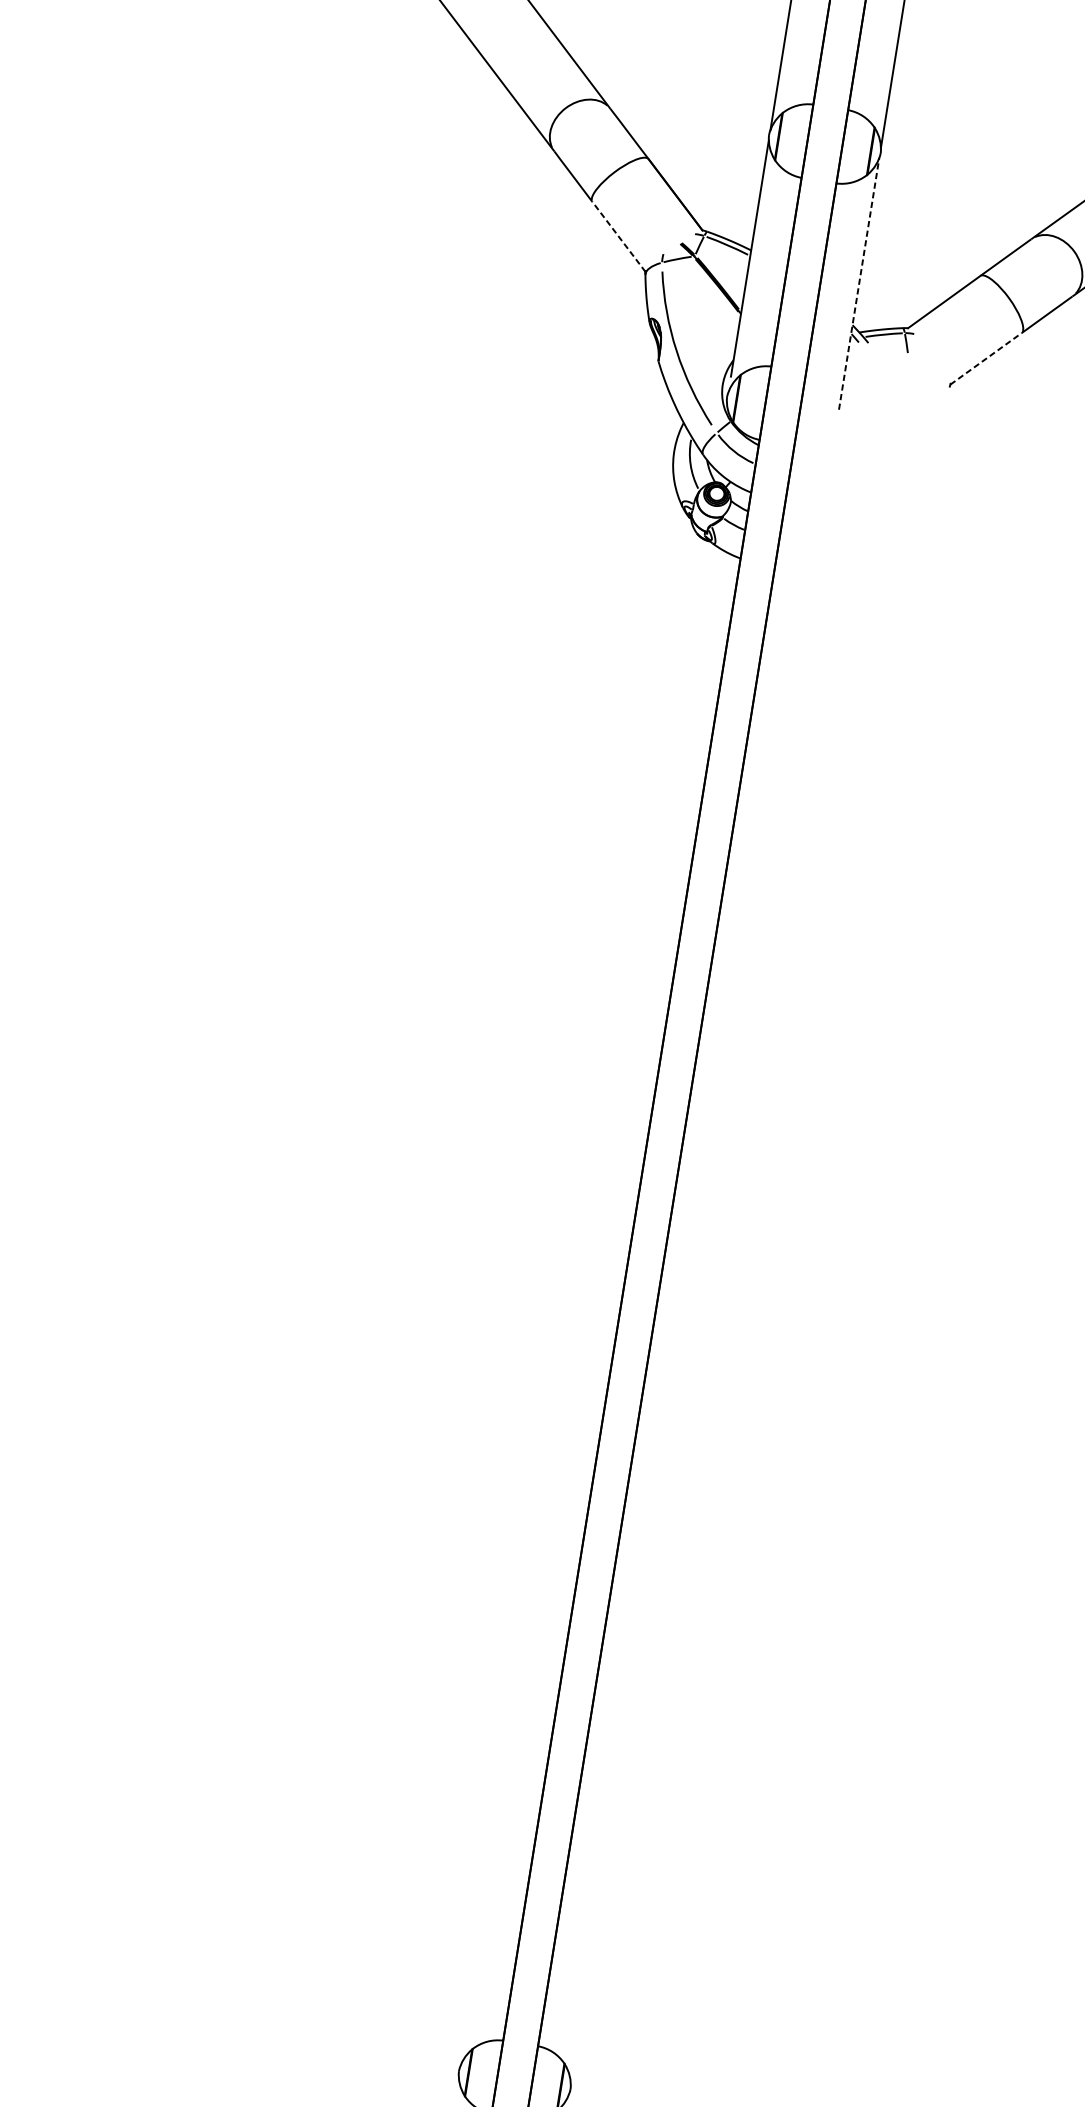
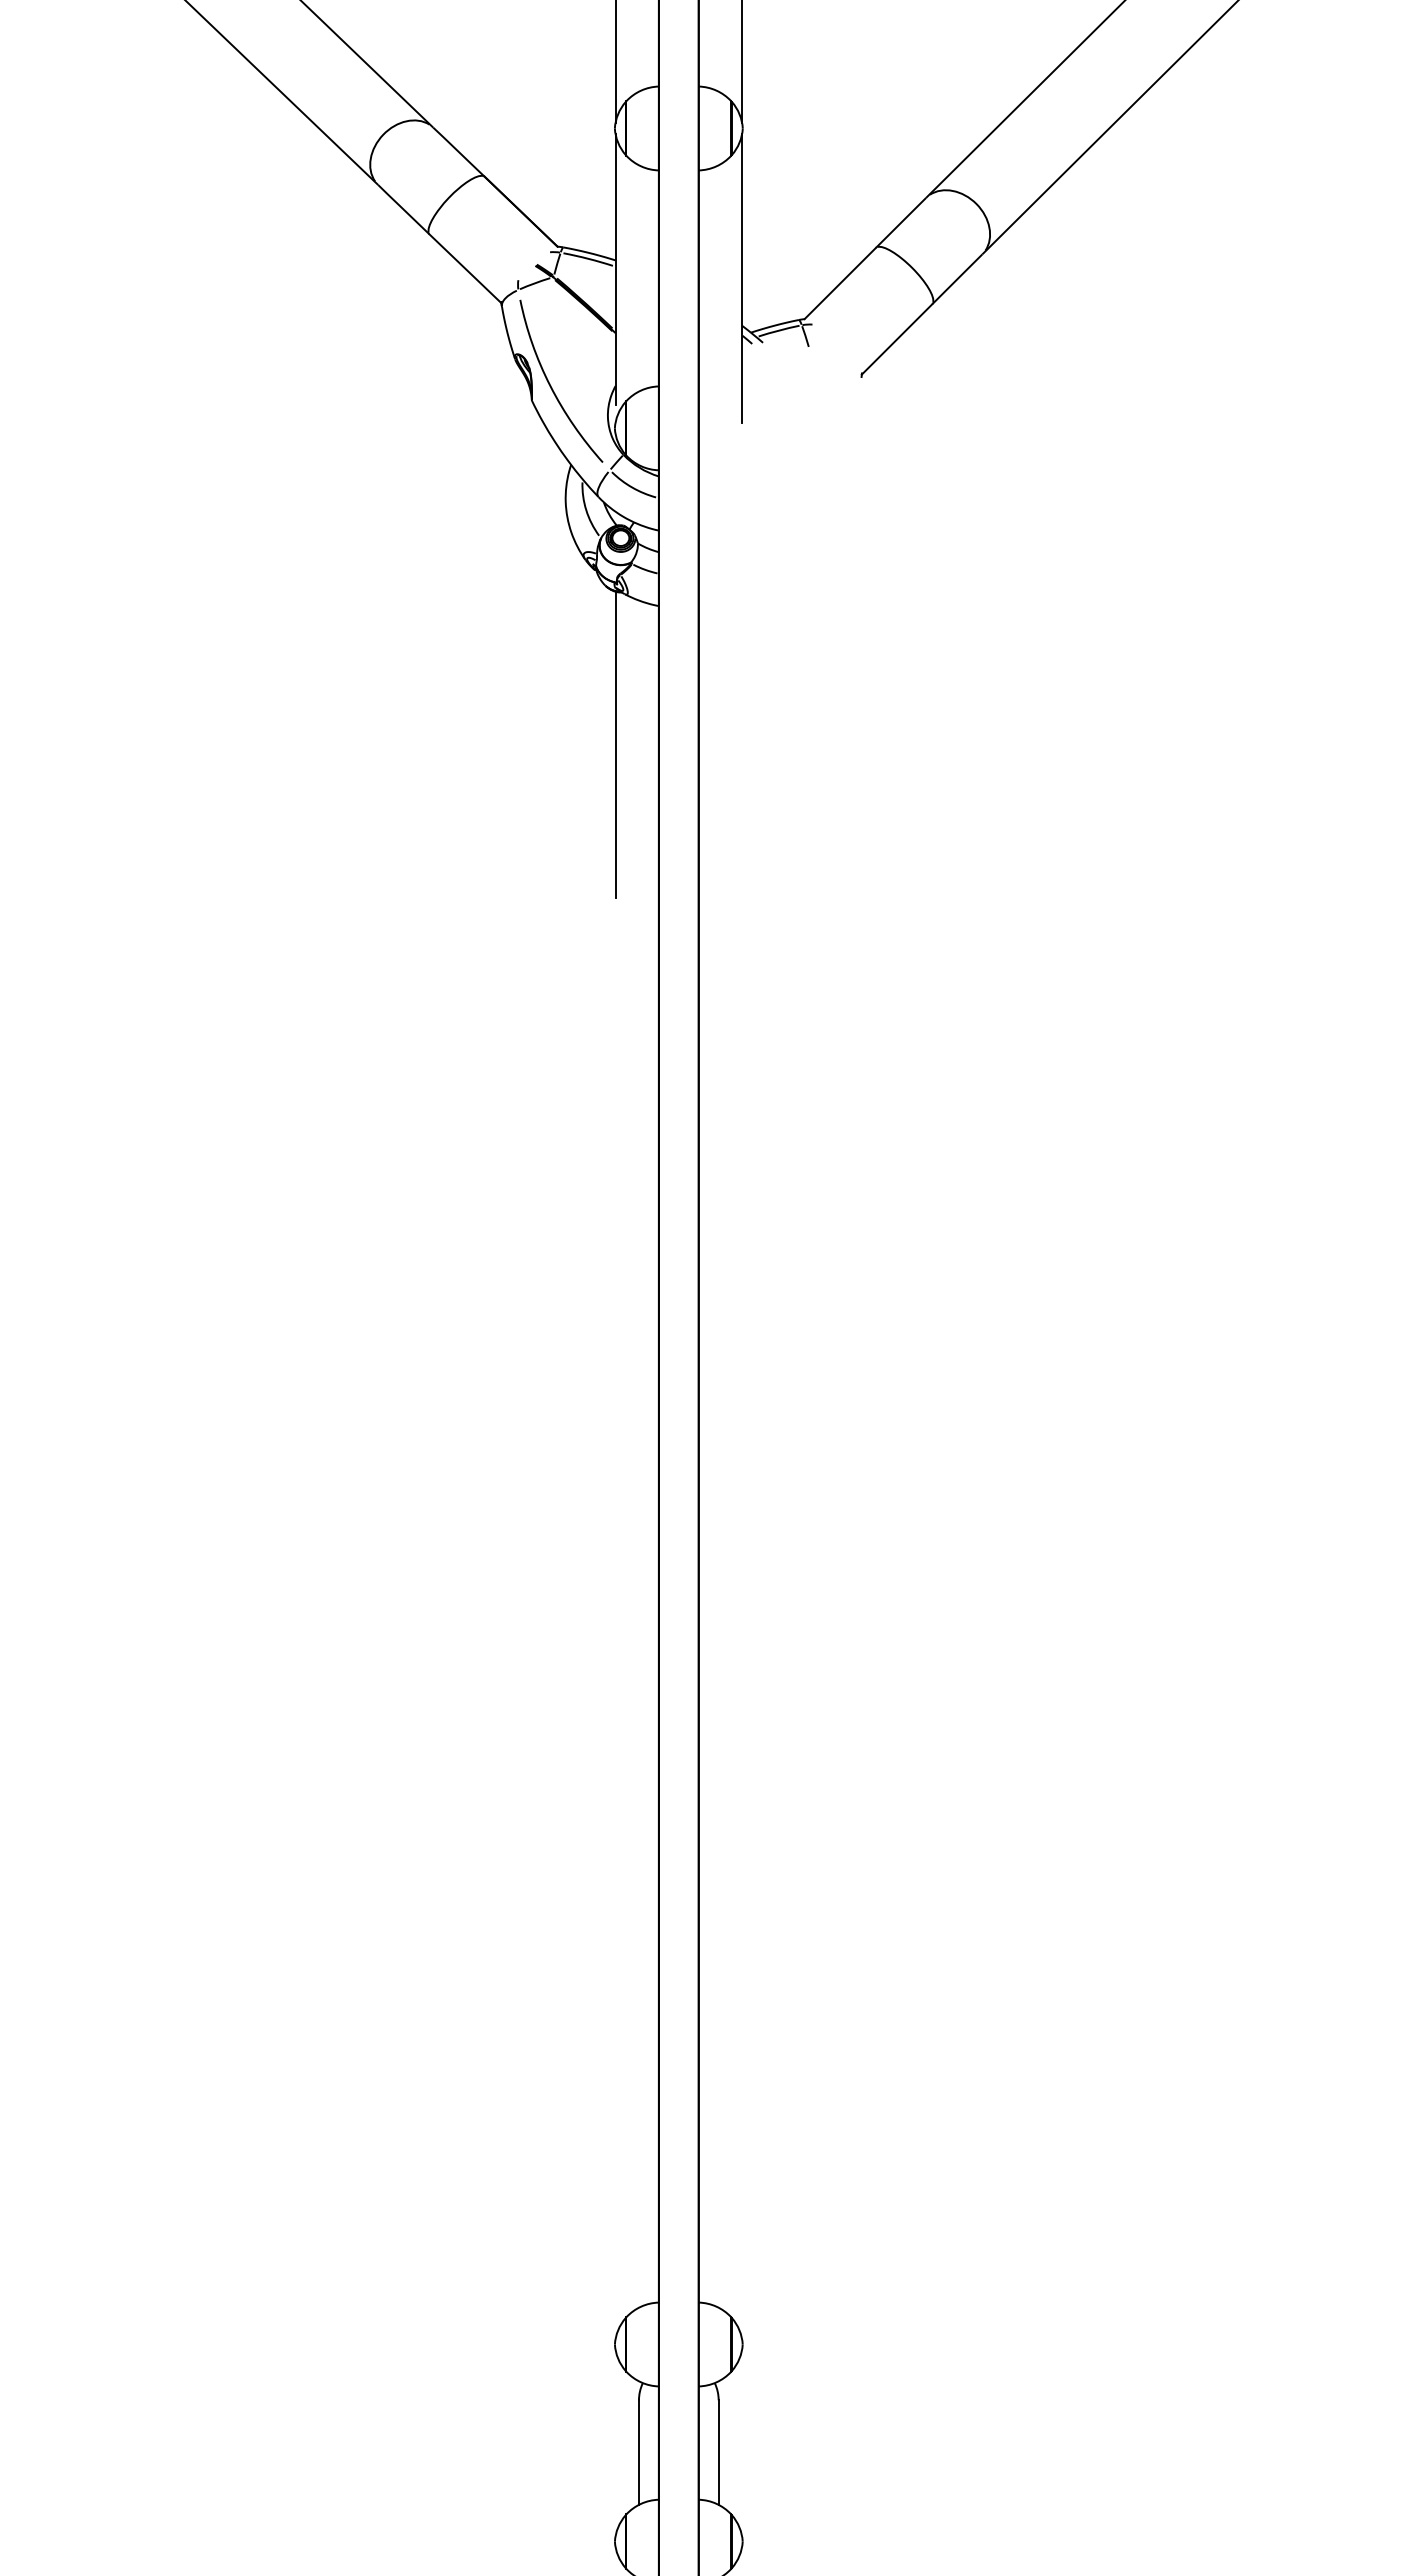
line: (618, 236) -> (465, 268), dashed -> solid
line: (859, 283) -> (742, 277), dashed -> solid
line: (986, 358) -> (897, 339), dashed -> solid
line: (683, 673) -> (615, 744), added

